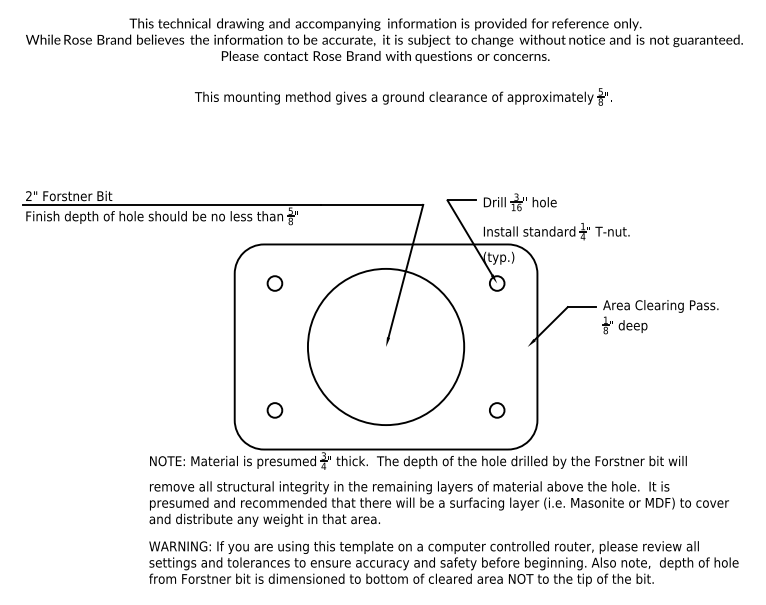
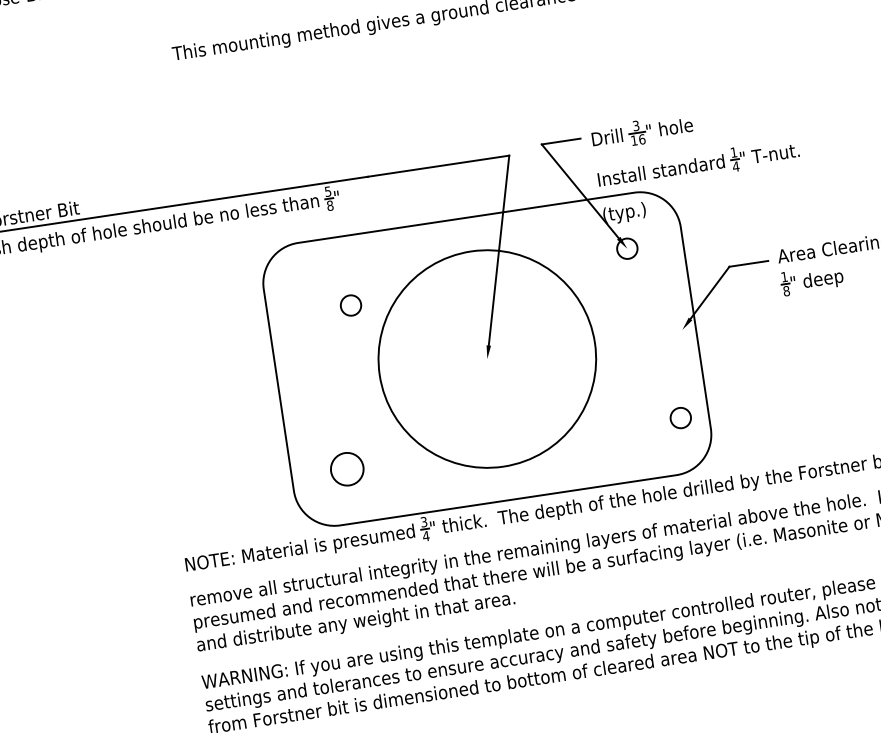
circle: (274, 283) -> (350, 305), moved
circle: (274, 410) -> (346, 469), size x1.6
circle: (497, 410) -> (681, 418), moved

